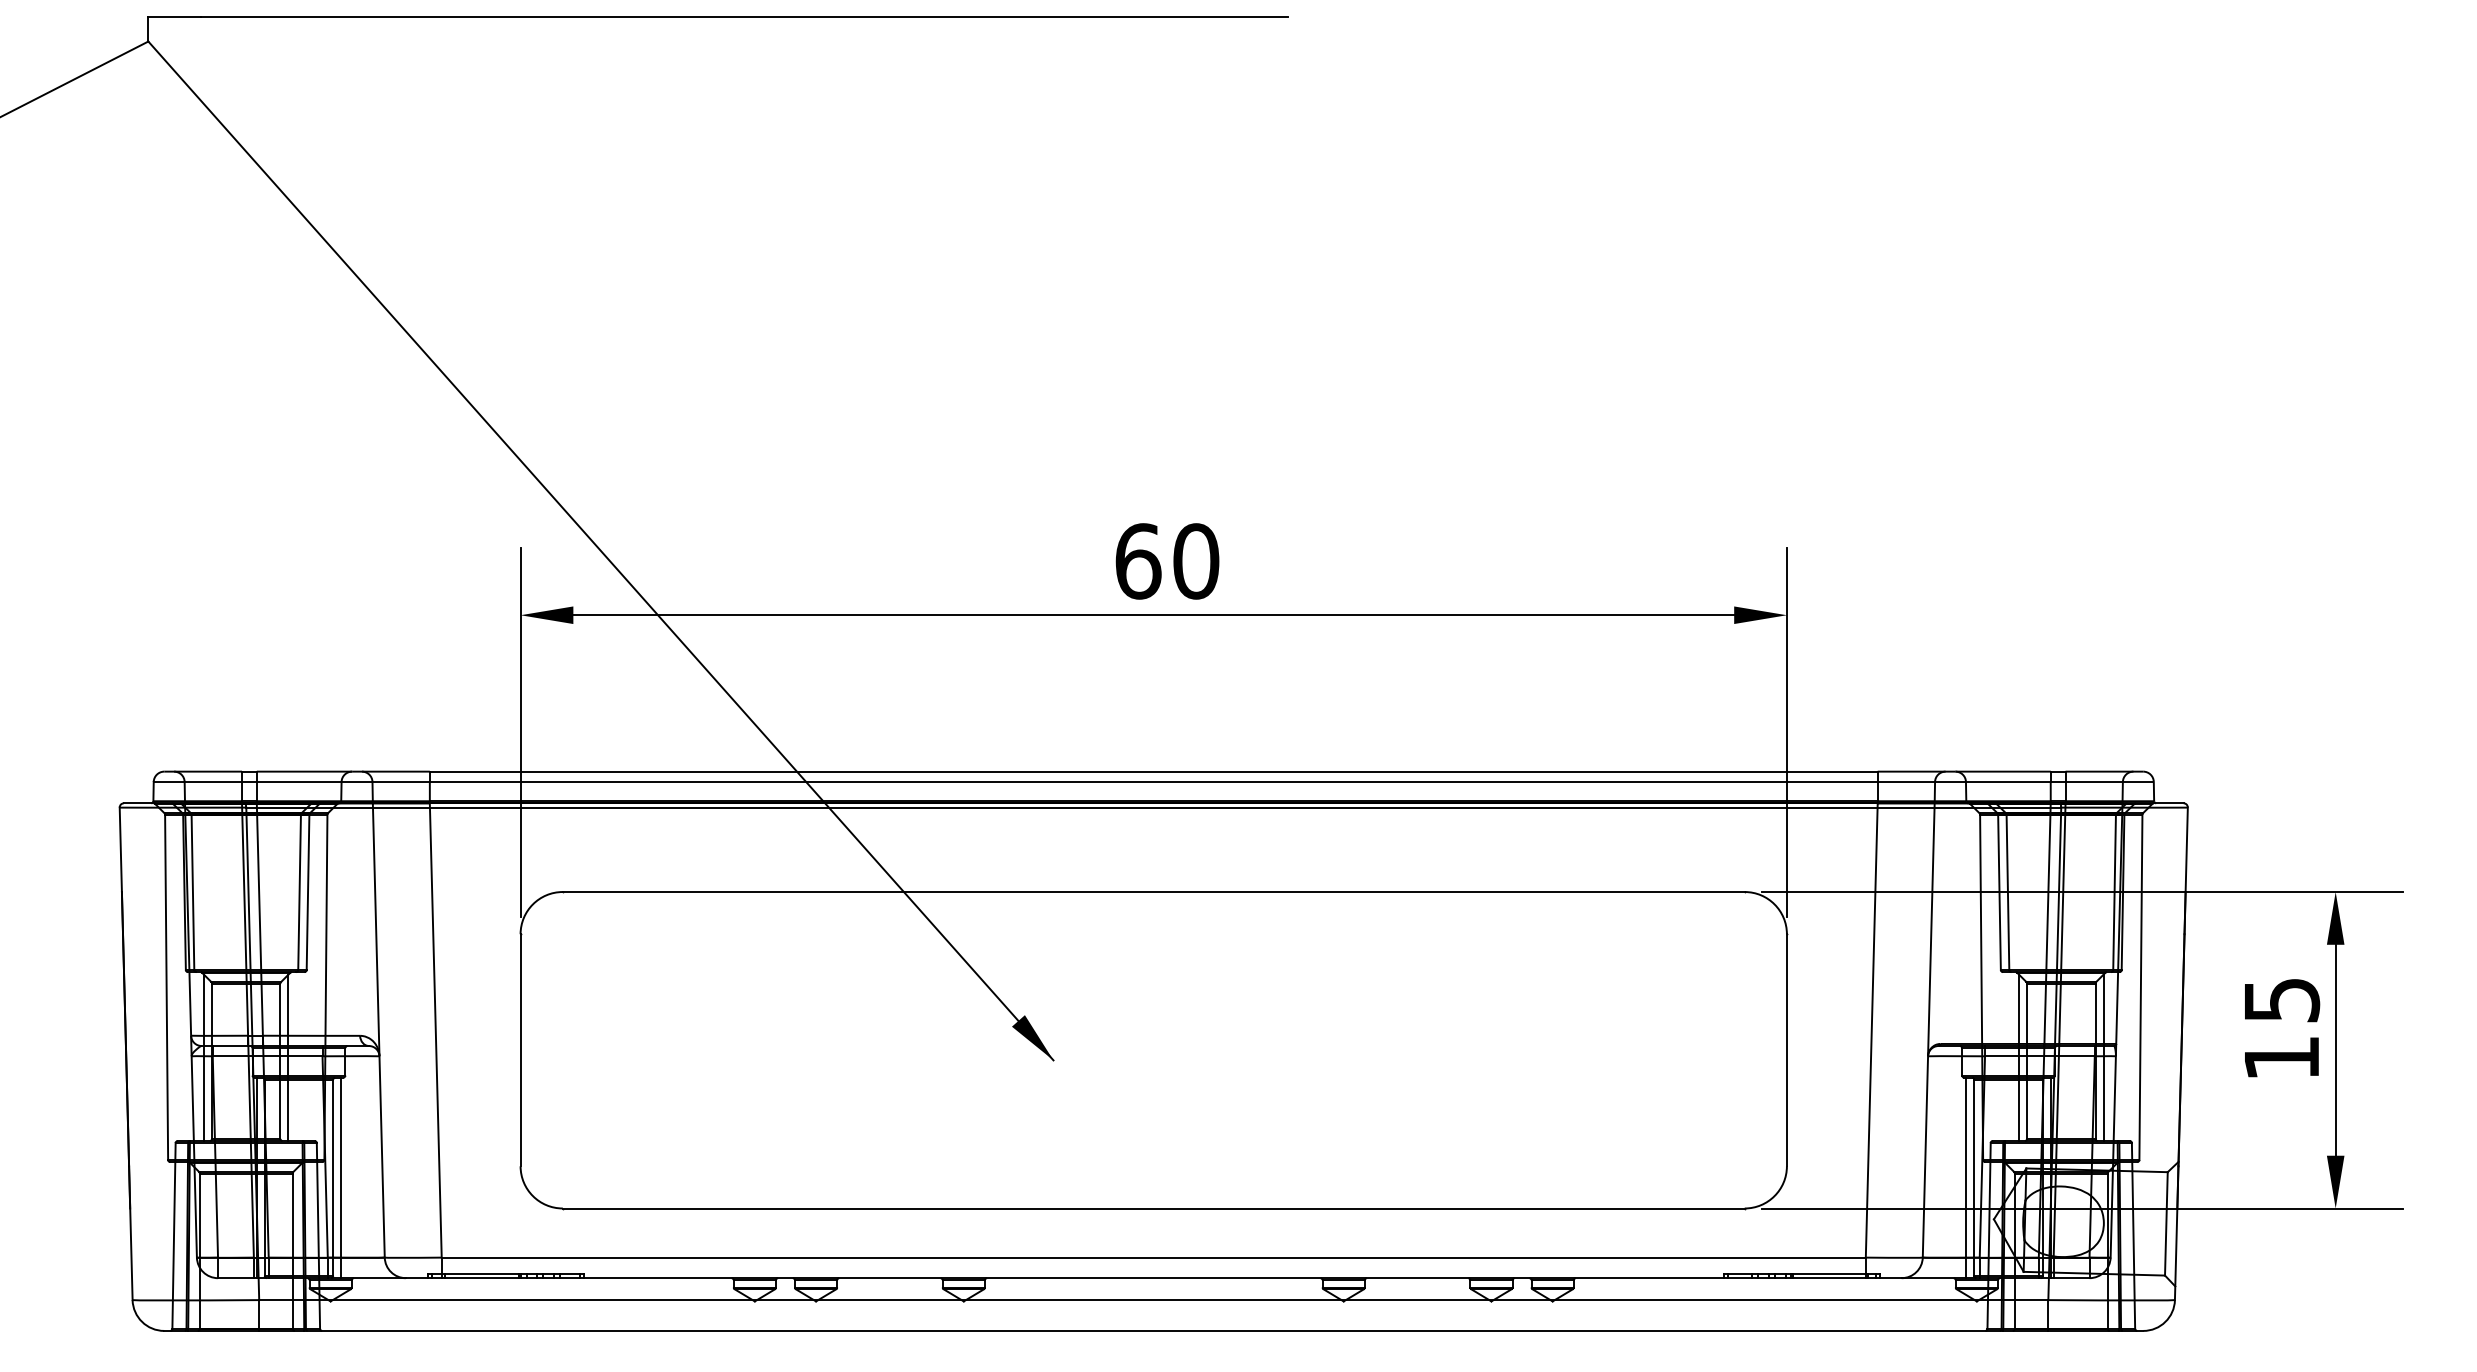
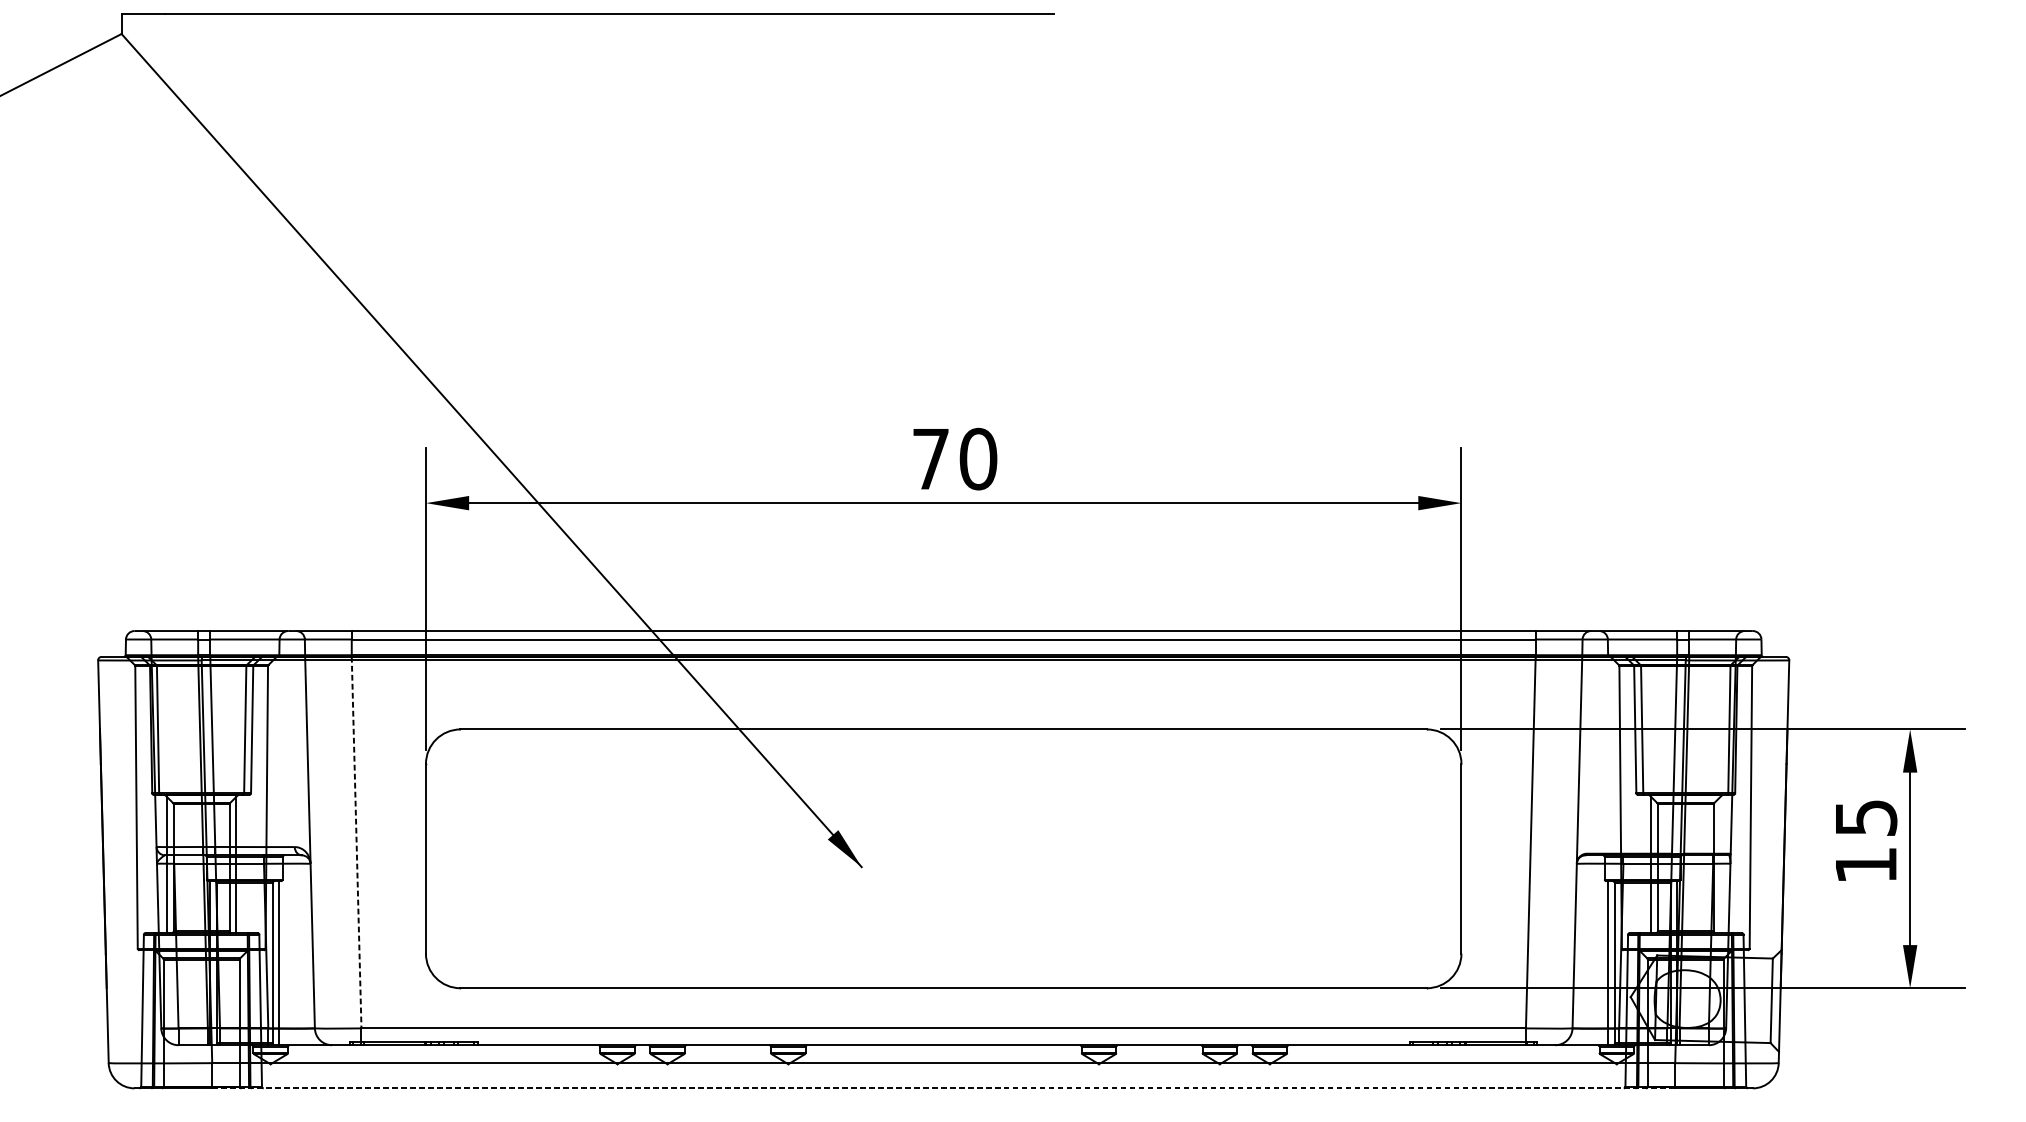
text: (1138, 561) -> (931, 459), 60 -> 70
line: (435, 1030) -> (356, 842), solid -> dashed
line: (2103, 1057) -> (1720, 864), removed
line: (1153, 1330) -> (943, 1088), solid -> dashed

